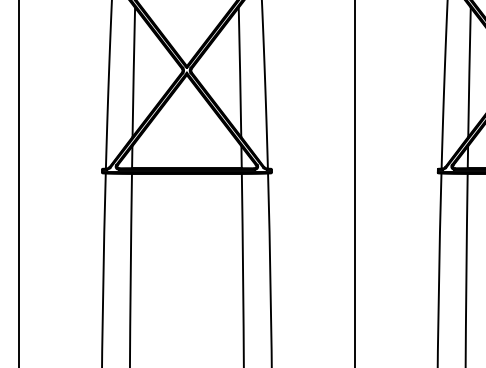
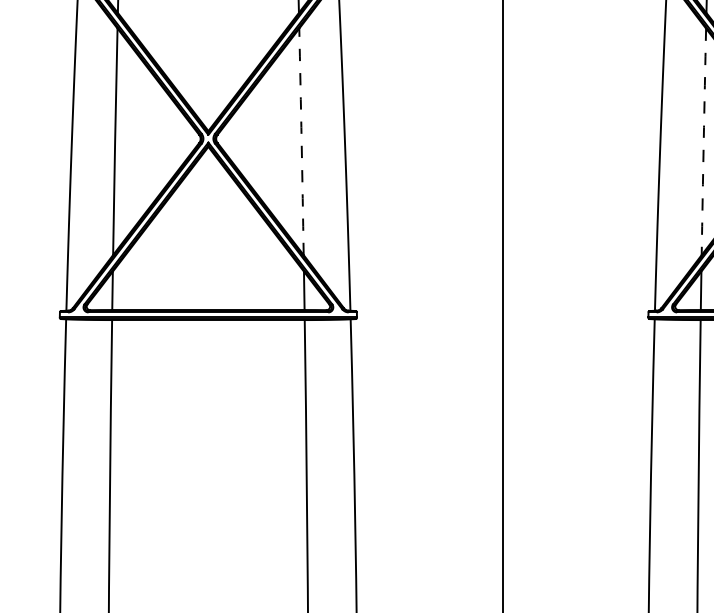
arc: (240, 72) -> (302, 142), solid -> dashed
arc: (469, 72) -> (703, 142), solid -> dashed

